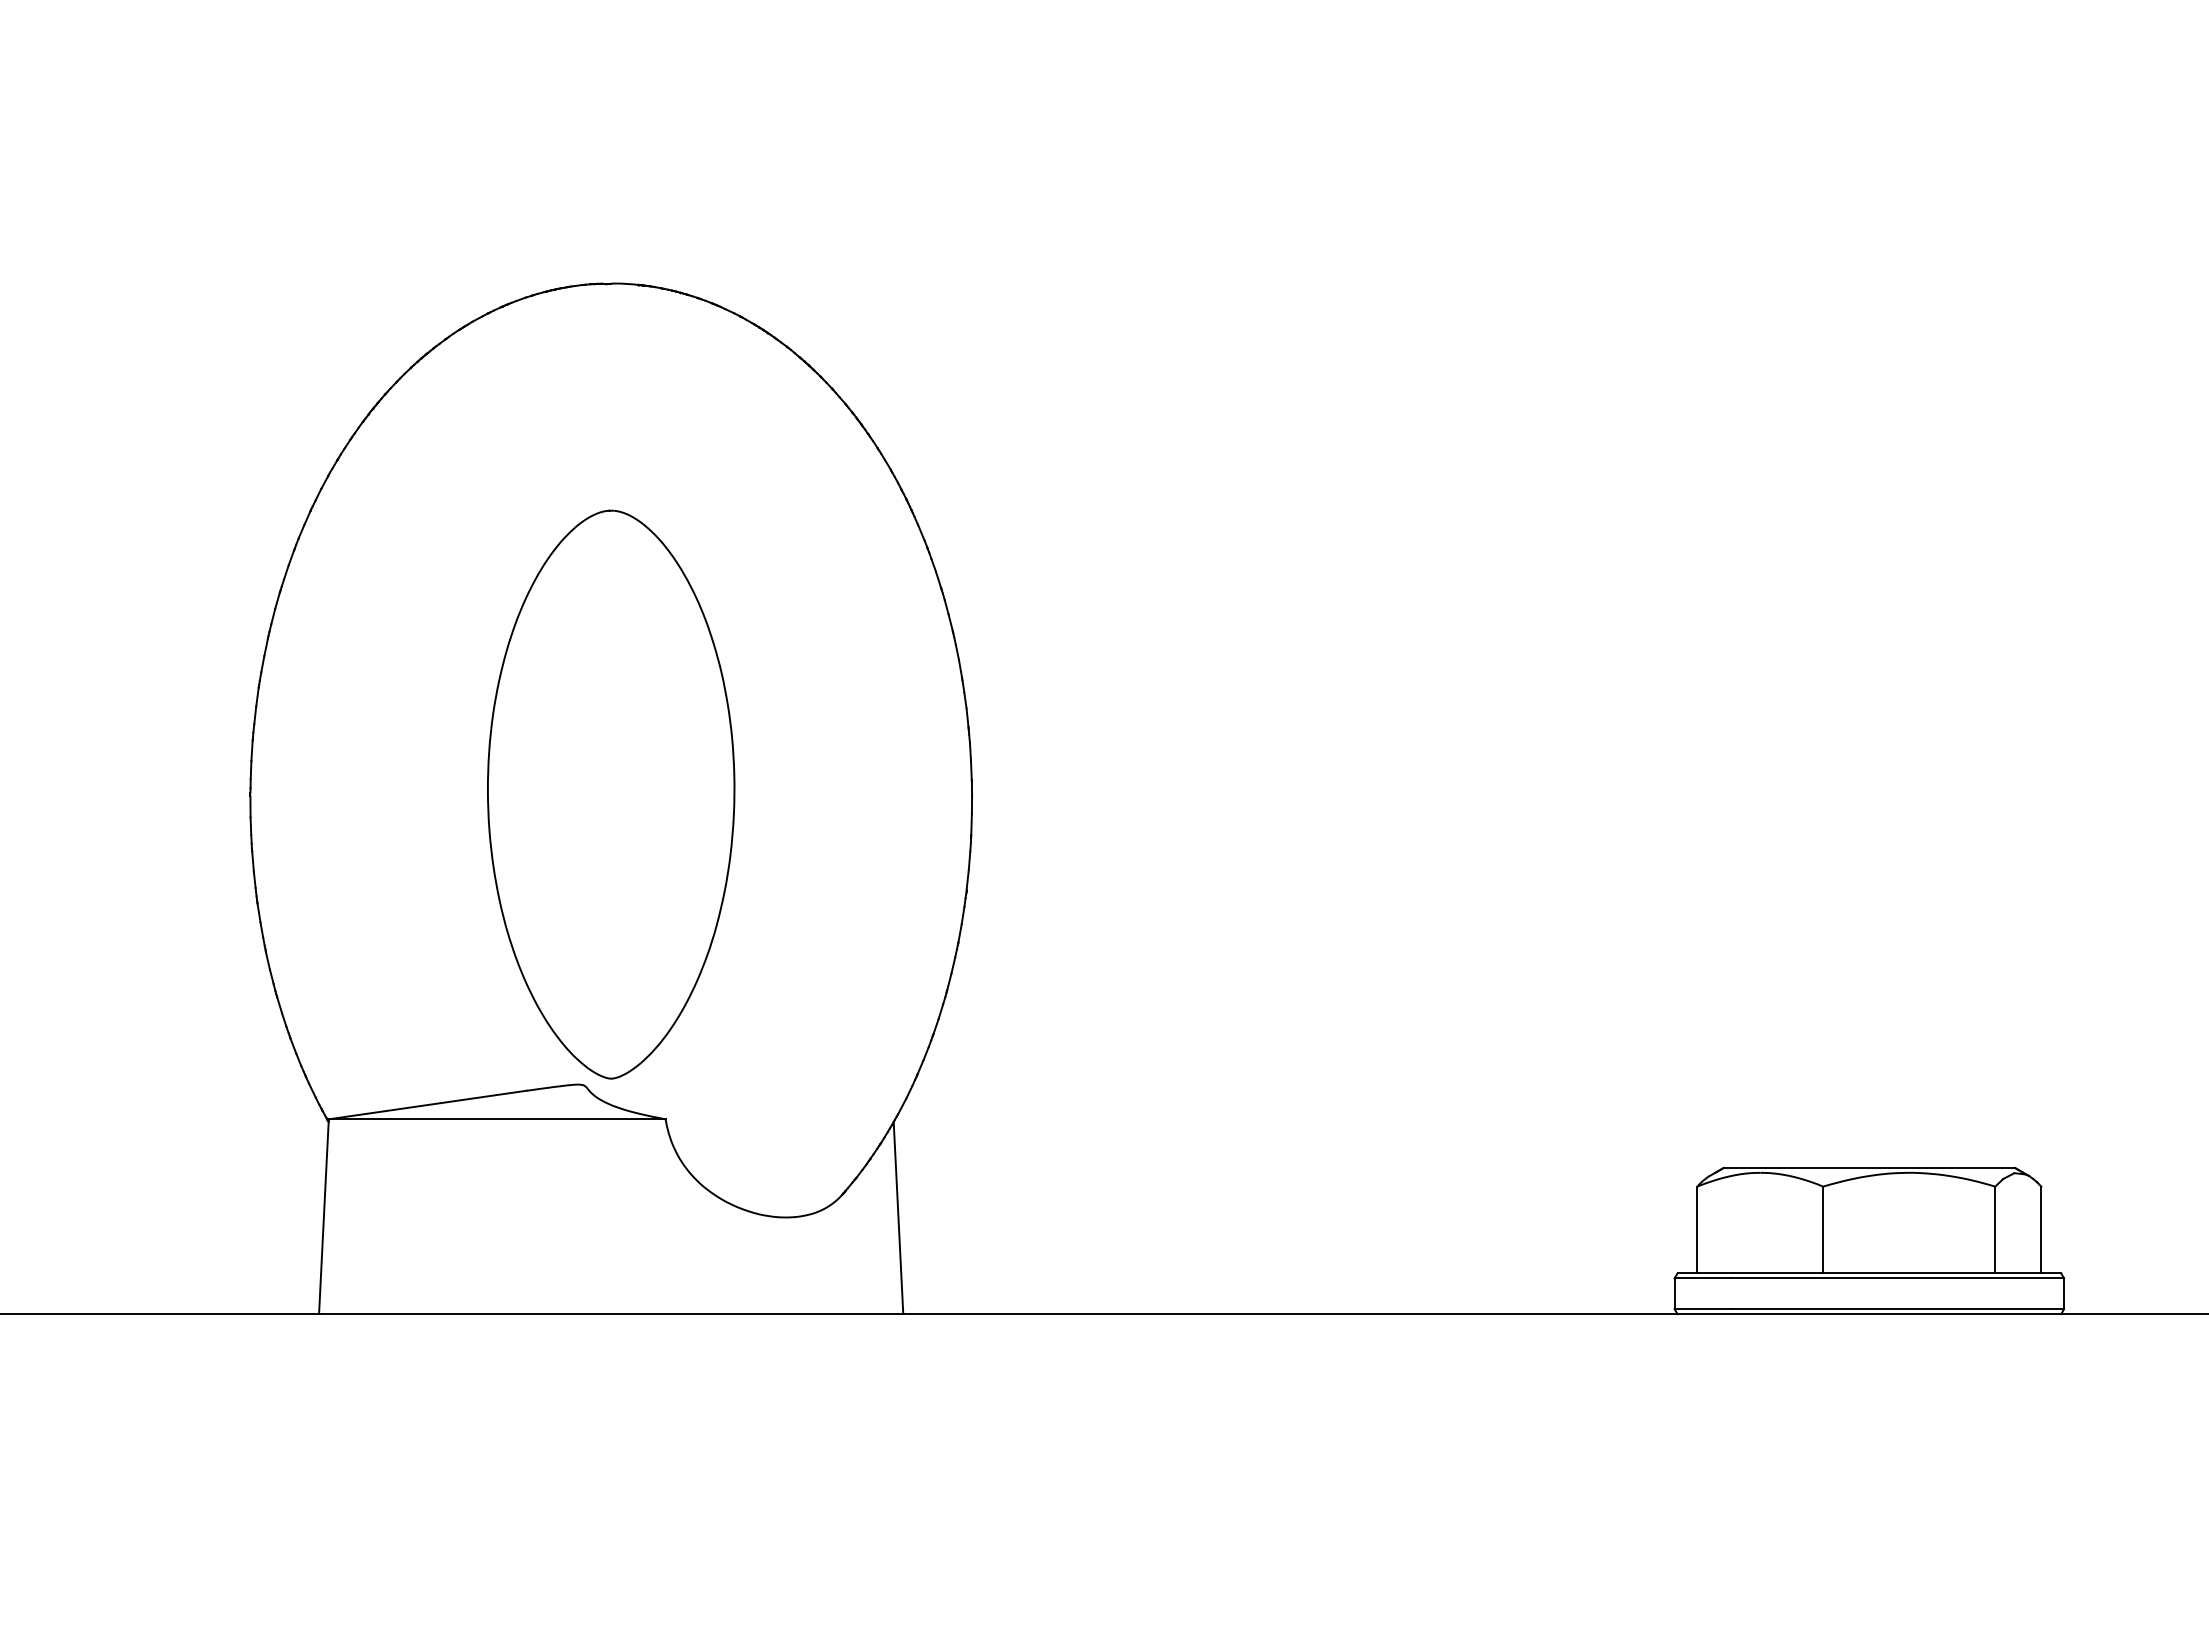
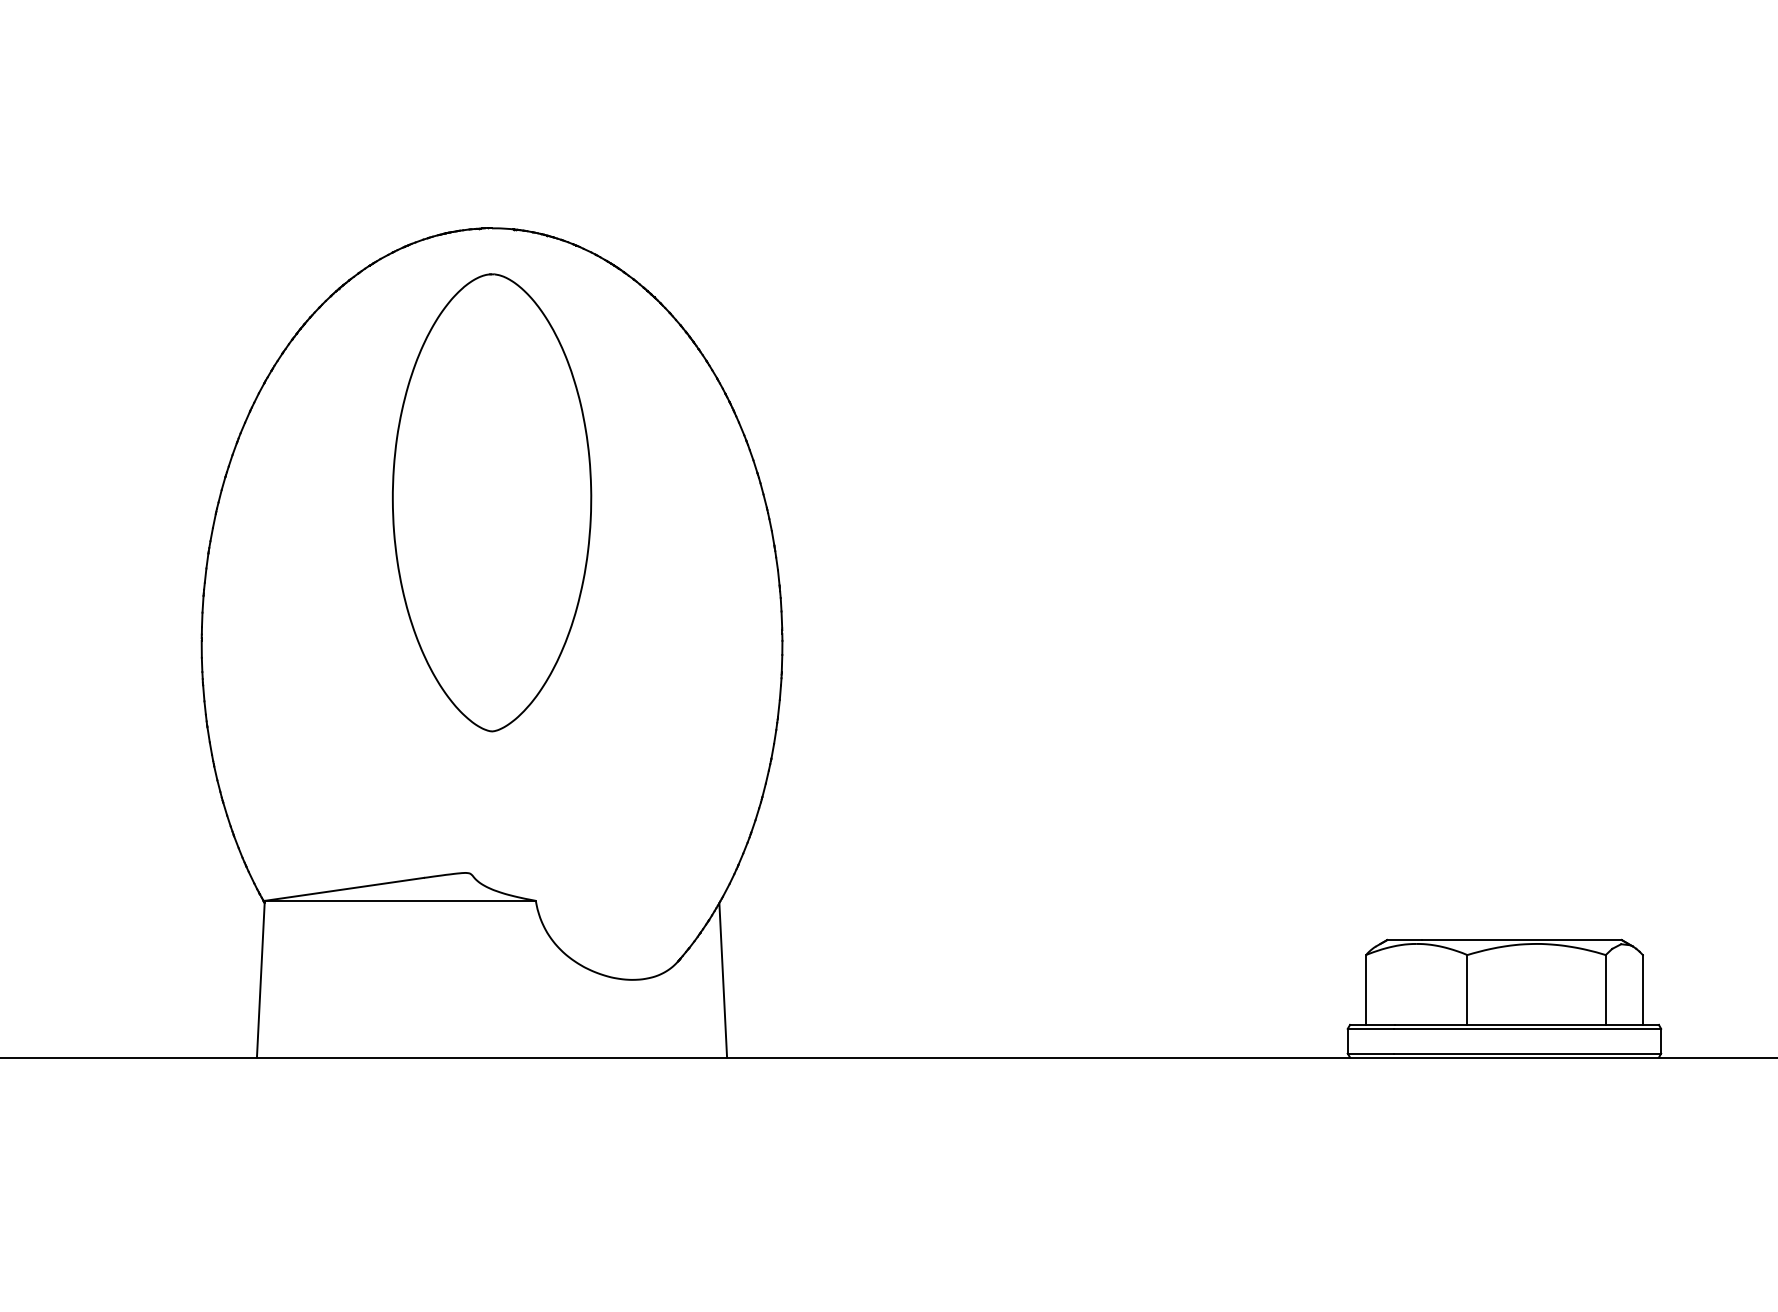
part: (611, 794) -> (492, 502), moved

